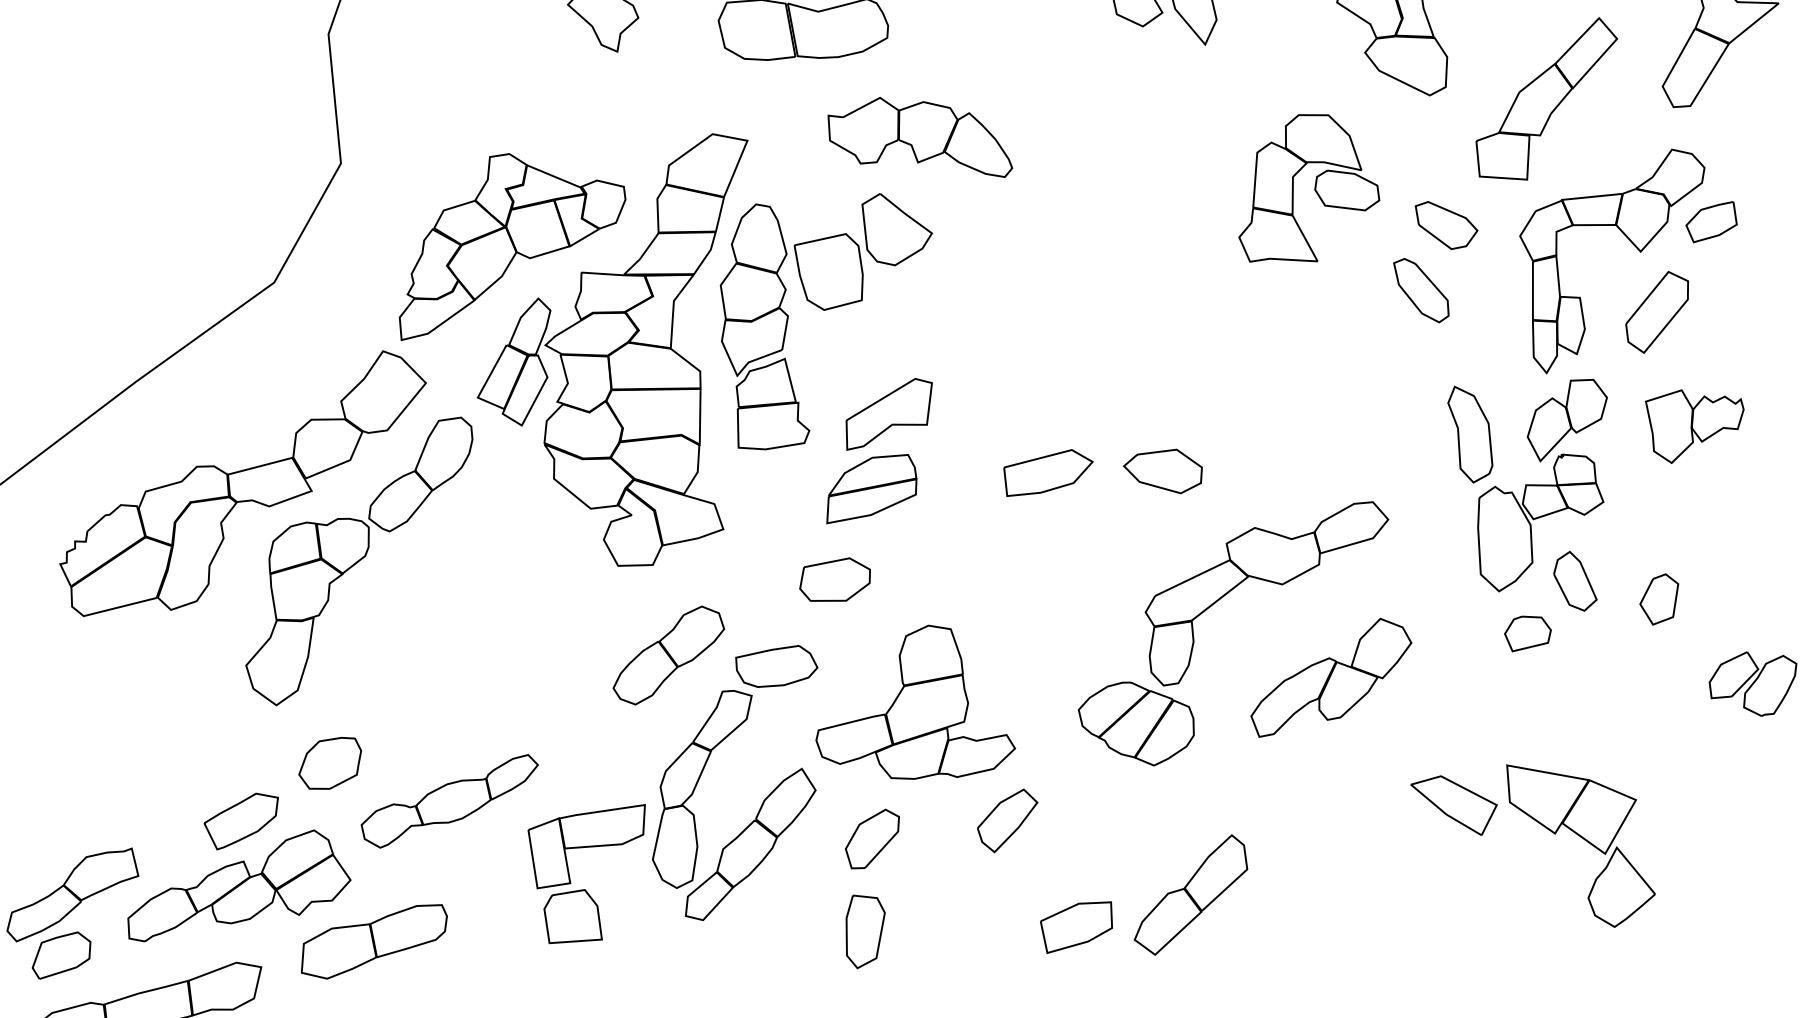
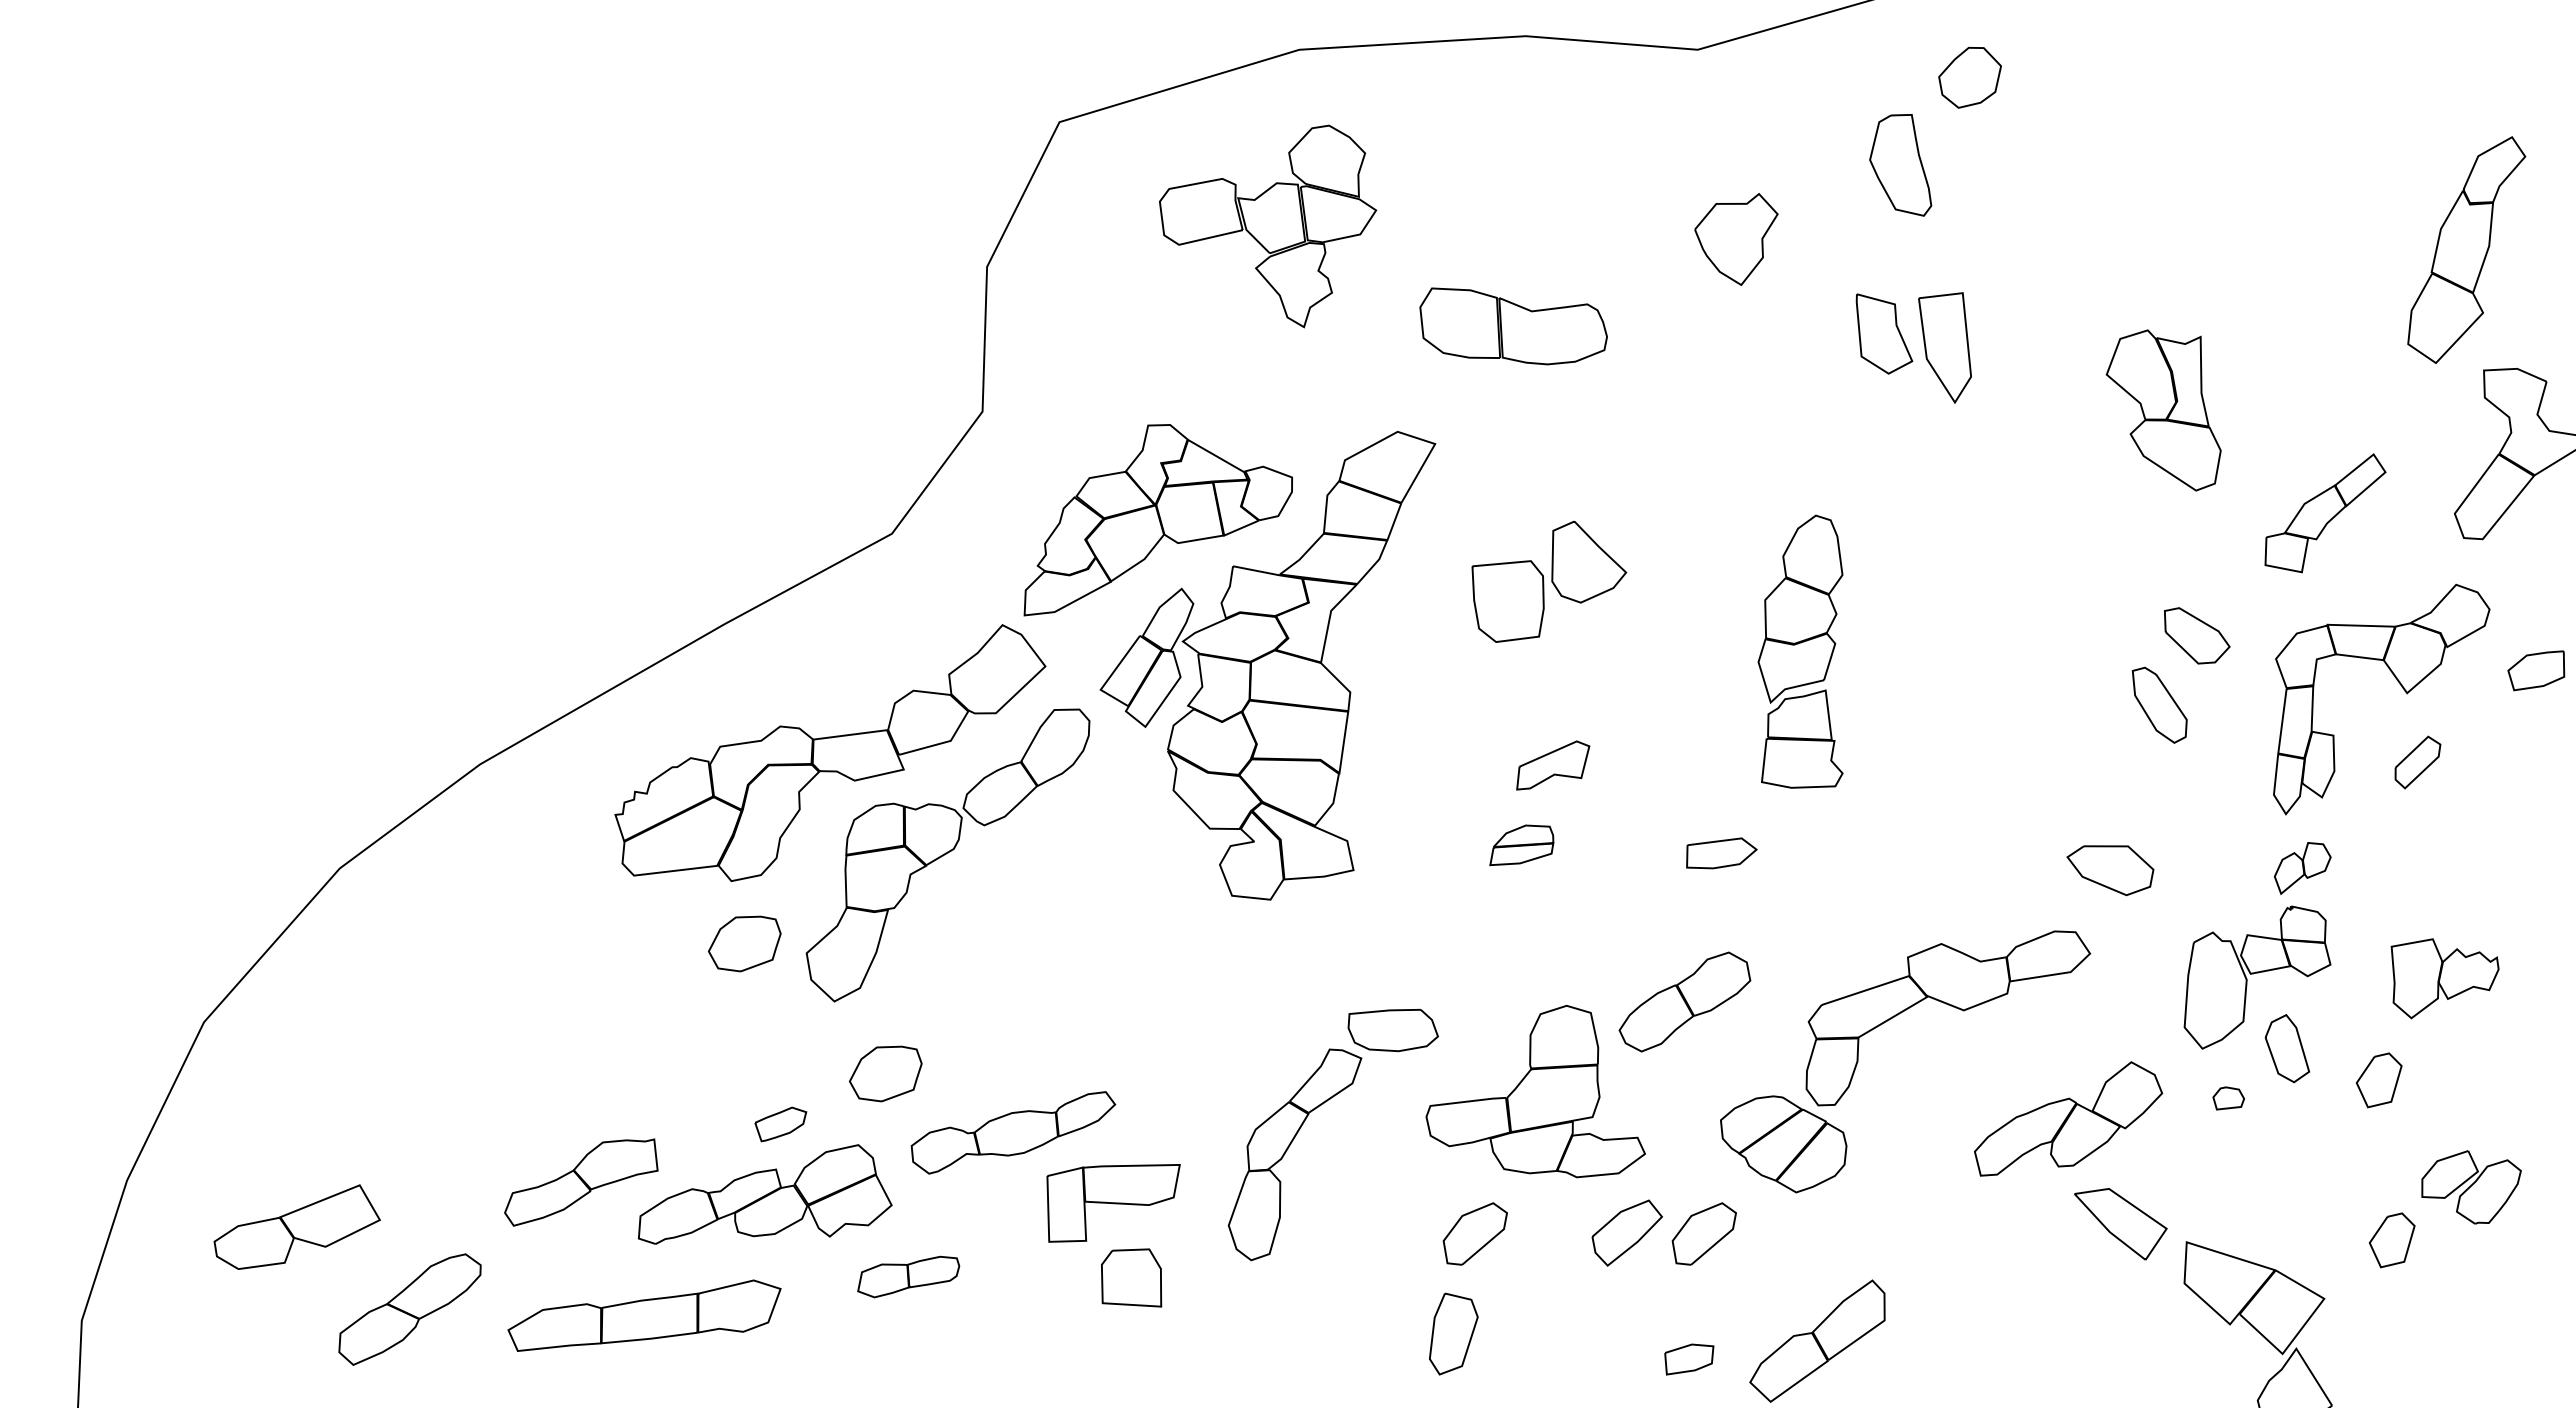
part: (1547, 101) -> (2325, 513), size x0.7
part: (918, 140) -> (1624, 467), removed
part: (1314, 187) -> (2055, 575), removed
part: (1711, 222) -> (2536, 670), moved
part: (1657, 312) -> (2417, 762), size x0.6
part: (758, 327) -> (1800, 651), moved
part: (888, 413) -> (1552, 765), size x0.7
part: (1567, 419) -> (2302, 868), size x0.6
part: (1696, 423) -> (2444, 978), moved
part: (1470, 433) -> (2193, 870), removed
part: (1048, 472) -> (1721, 853), size x0.7
part: (1163, 473) -> (2110, 870), moved
part: (869, 488) -> (1521, 845), size x0.6
part: (834, 581) -> (1469, 943), removed
part: (1527, 632) -> (2228, 1098), size x0.6
part: (667, 655) -> (1684, 1001), moved
part: (189, 663) -> (744, 943), added
part: (1330, 676) -> (2068, 1118), moved
part: (1689, 740) -> (2391, 1240), added
part: (1455, 806) -> (2120, 1224), moved
part: (1076, 812) -> (1703, 1233), added
part: (242, 820) -> (780, 1124), size x0.6
part: (749, 844) -> (1337, 1222), removed
part: (590, 846) -> (1113, 1203), moved
part: (1078, 926) -> (1689, 1359), size x0.6
part: (373, 941) -> (908, 1276), size x0.6
part: (61, 955) -> (561, 1247), removed

